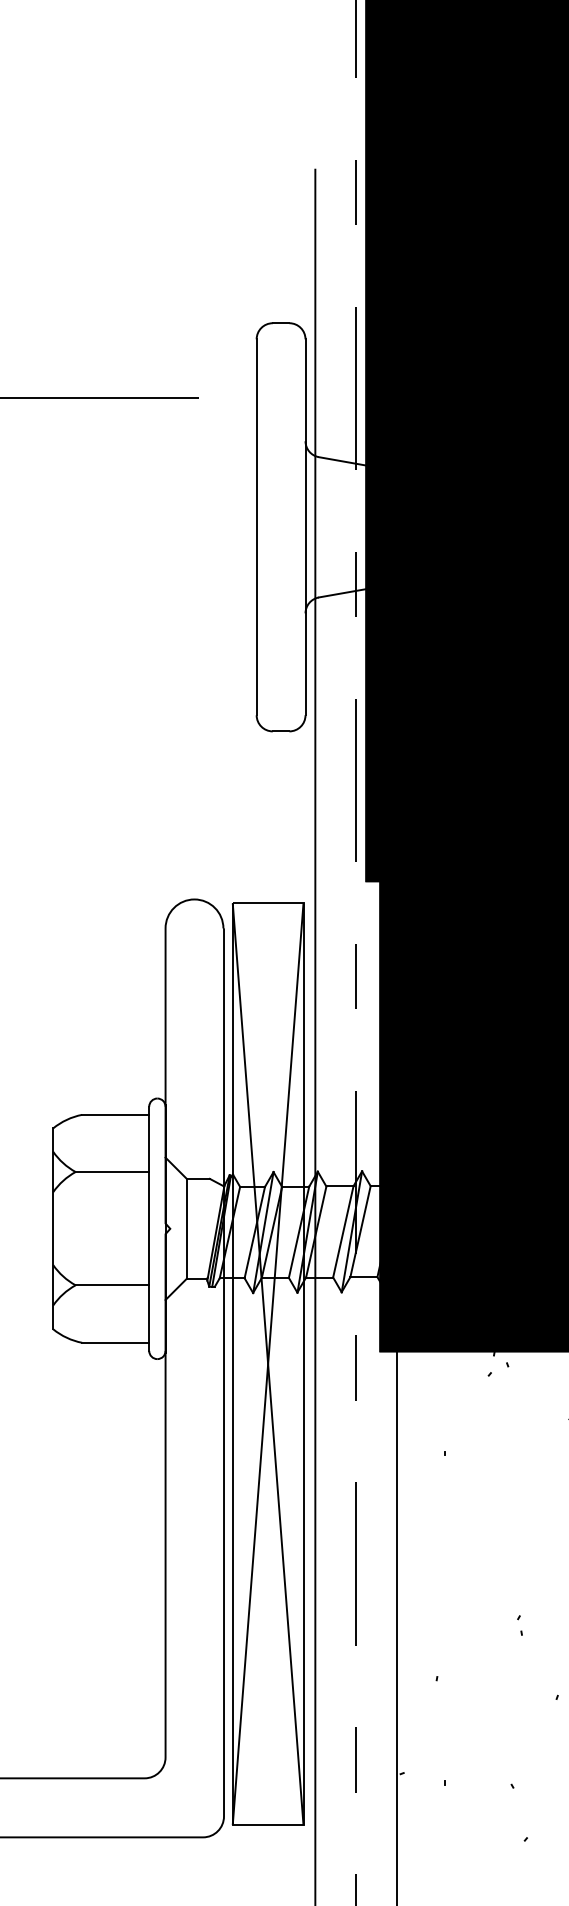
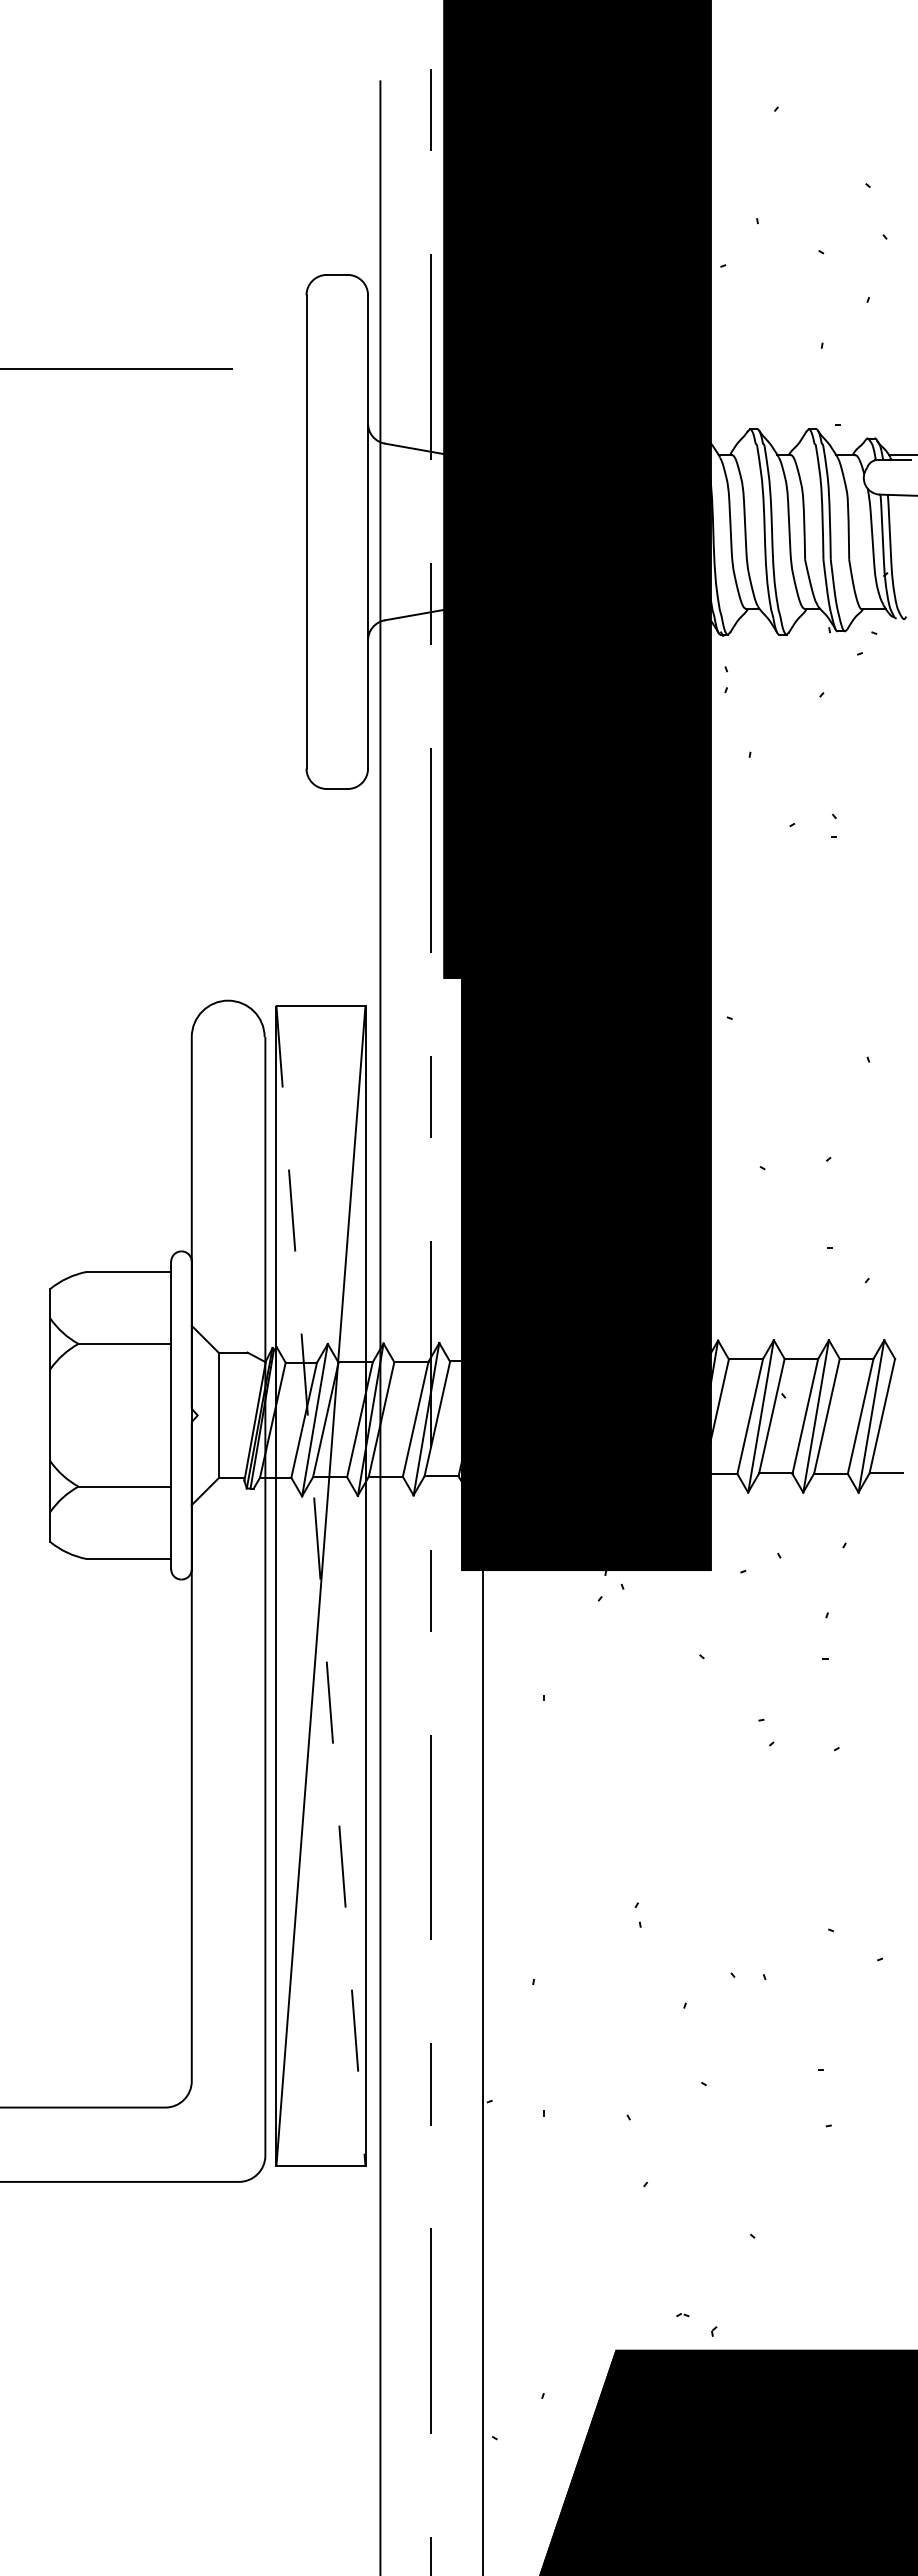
line: (267, 1364) -> (320, 1586), solid -> dashed

